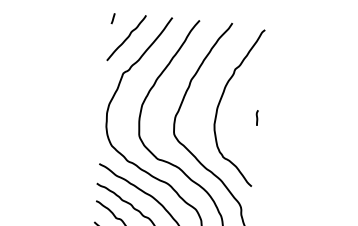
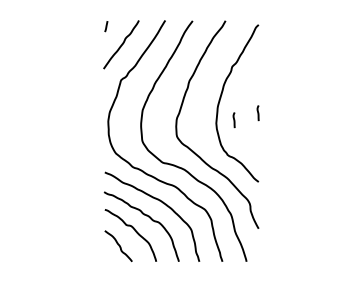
line: (231, 123) -> (233, 120), added

